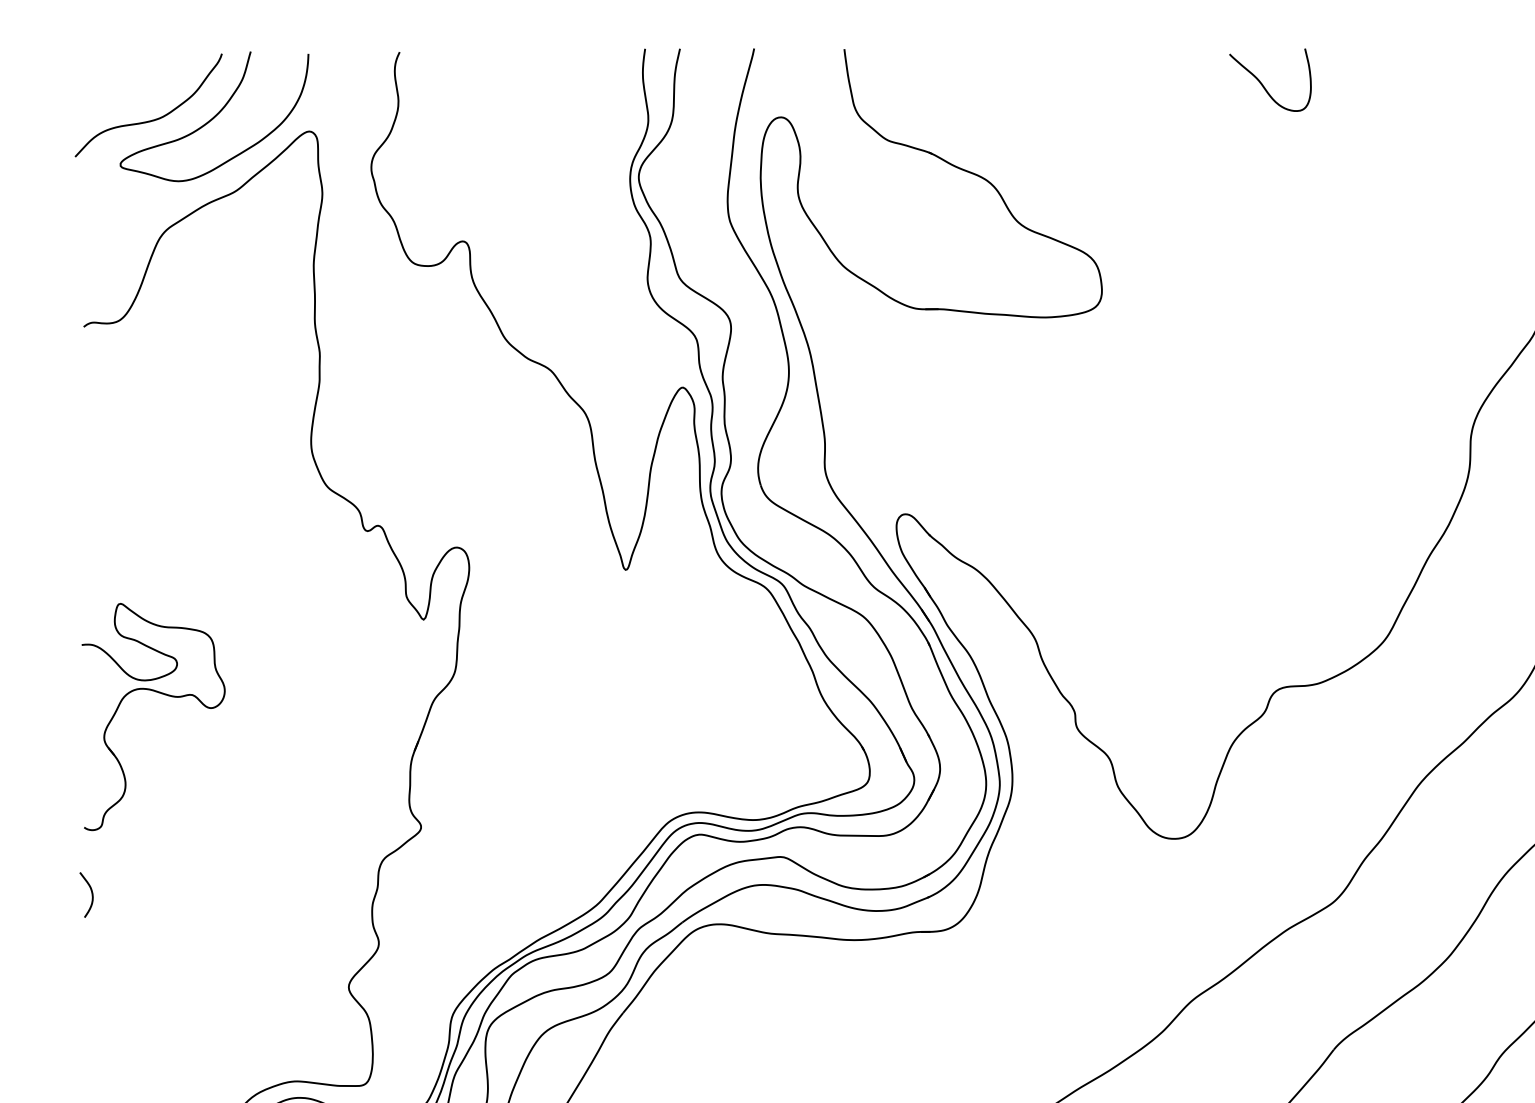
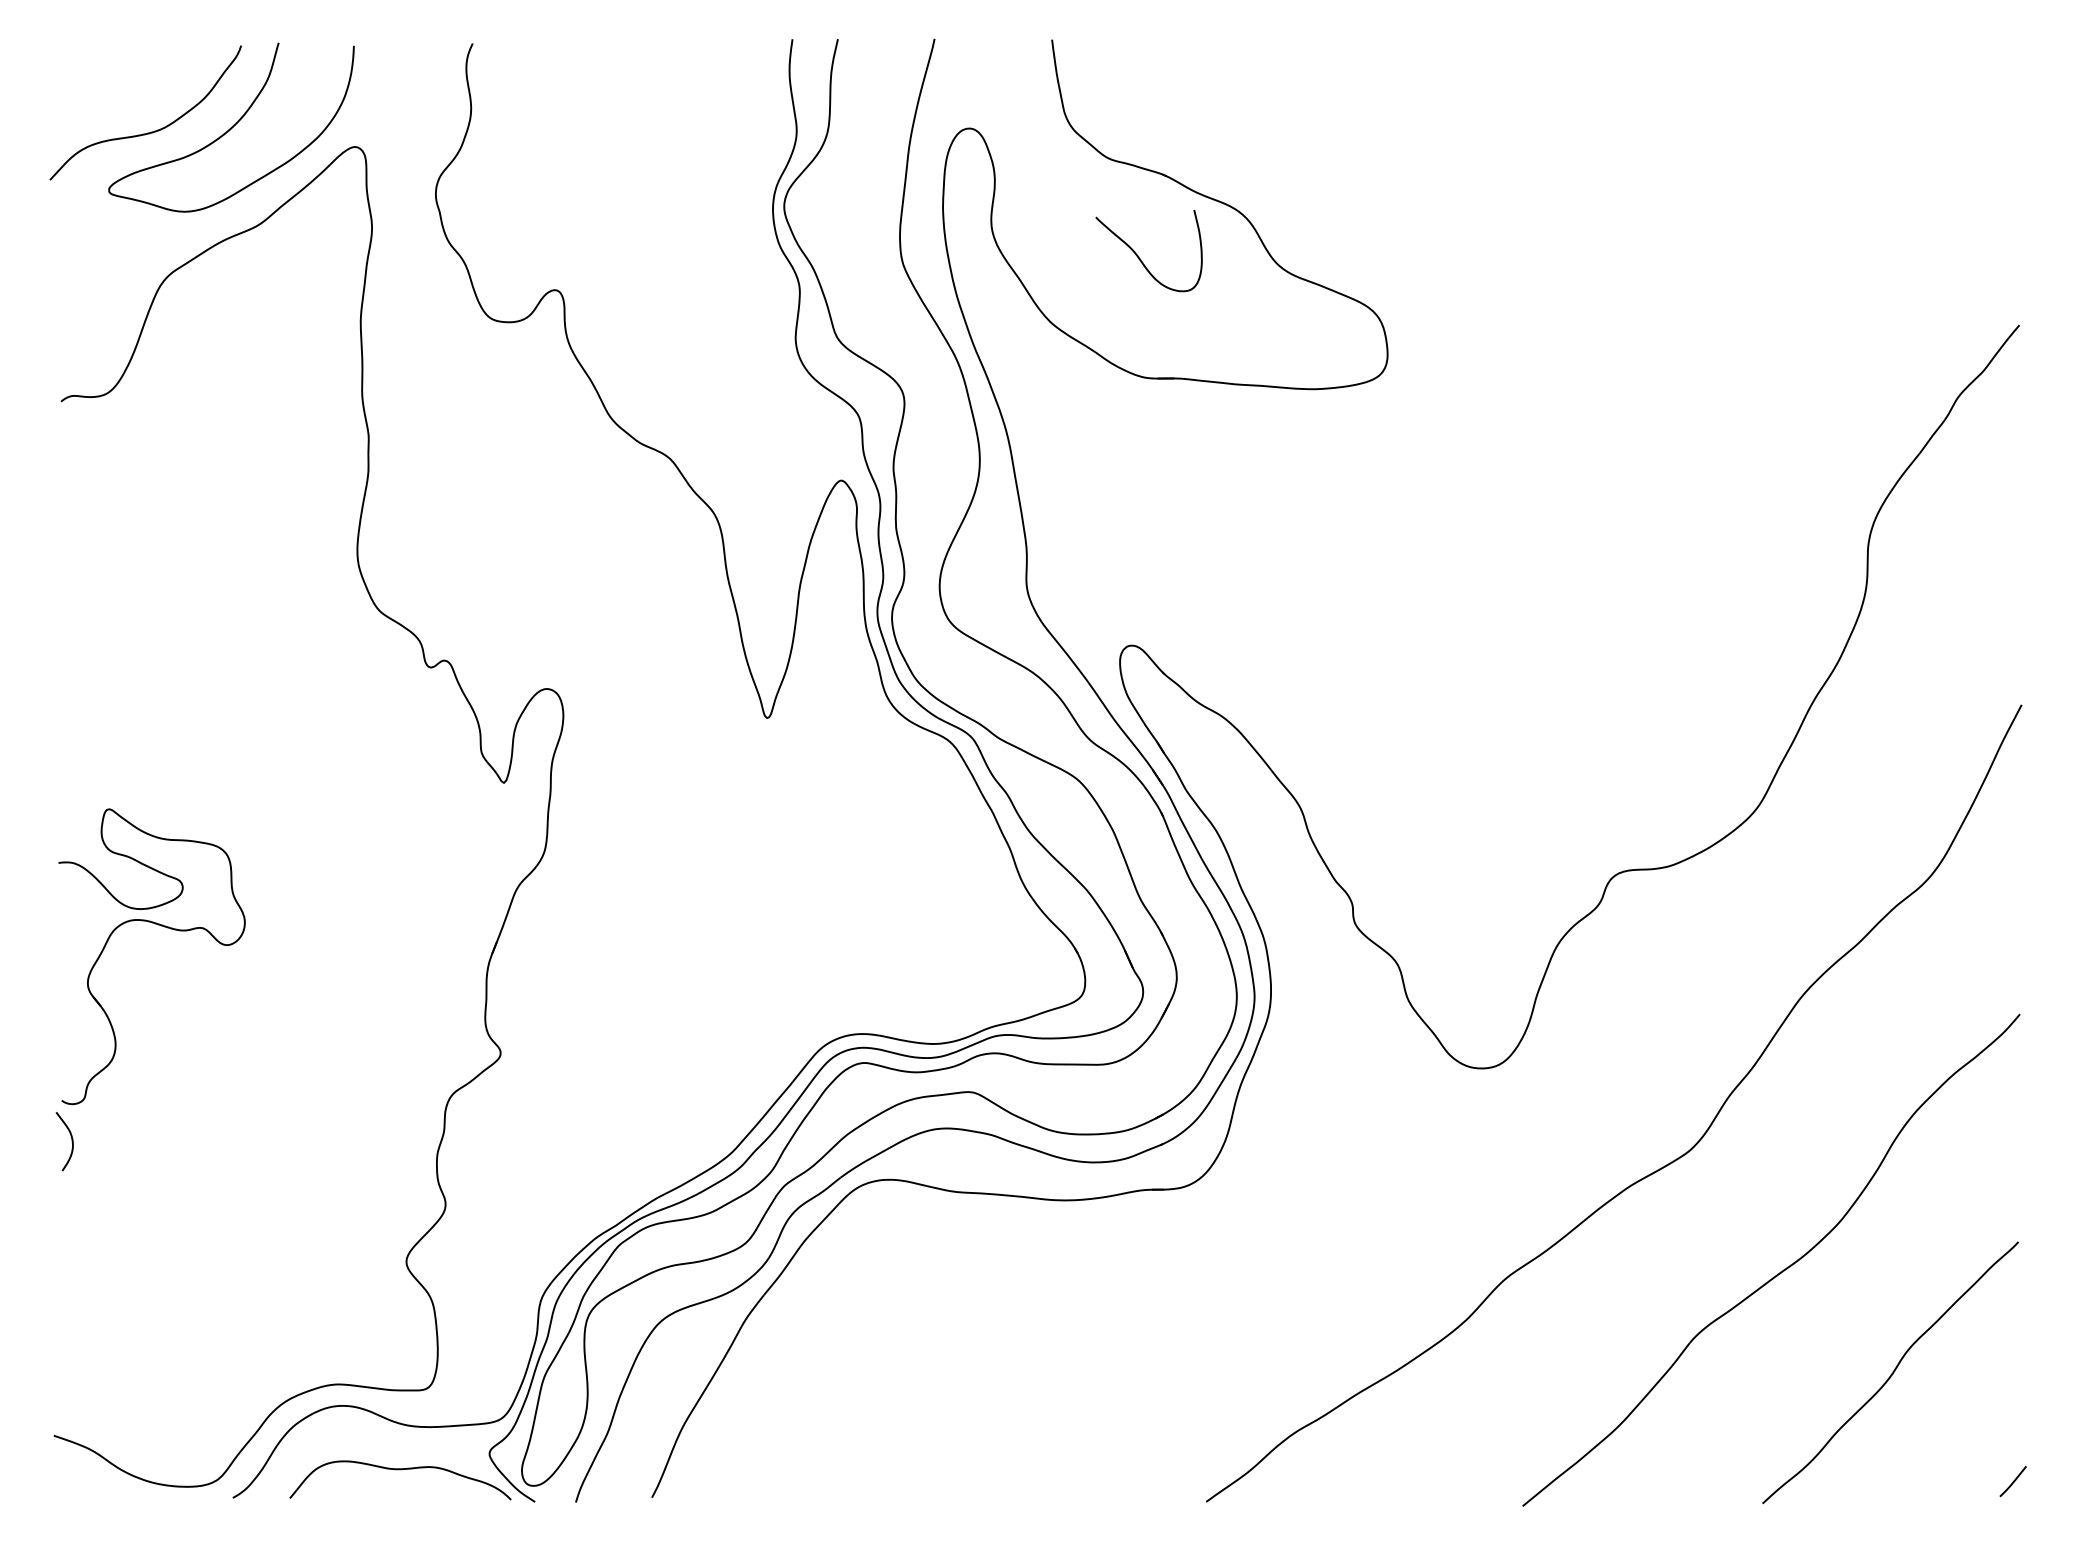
curve: (1263, 85) -> (1140, 258), moved
part: (160, 693) -> (161, 926), moved

